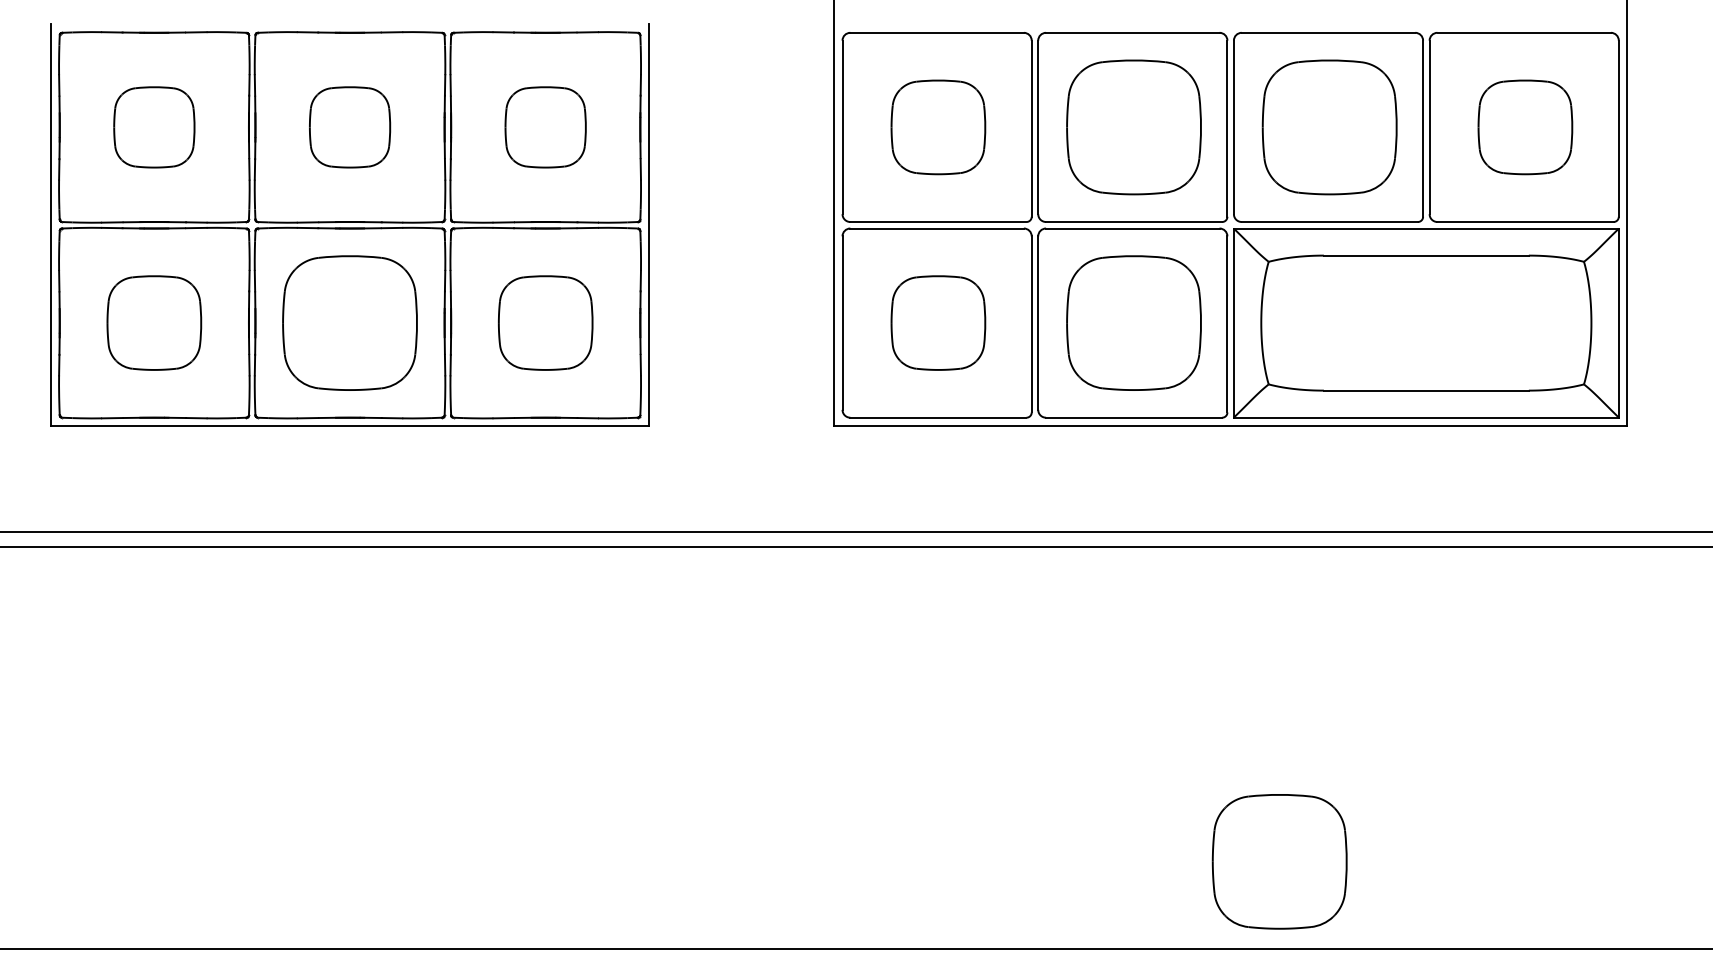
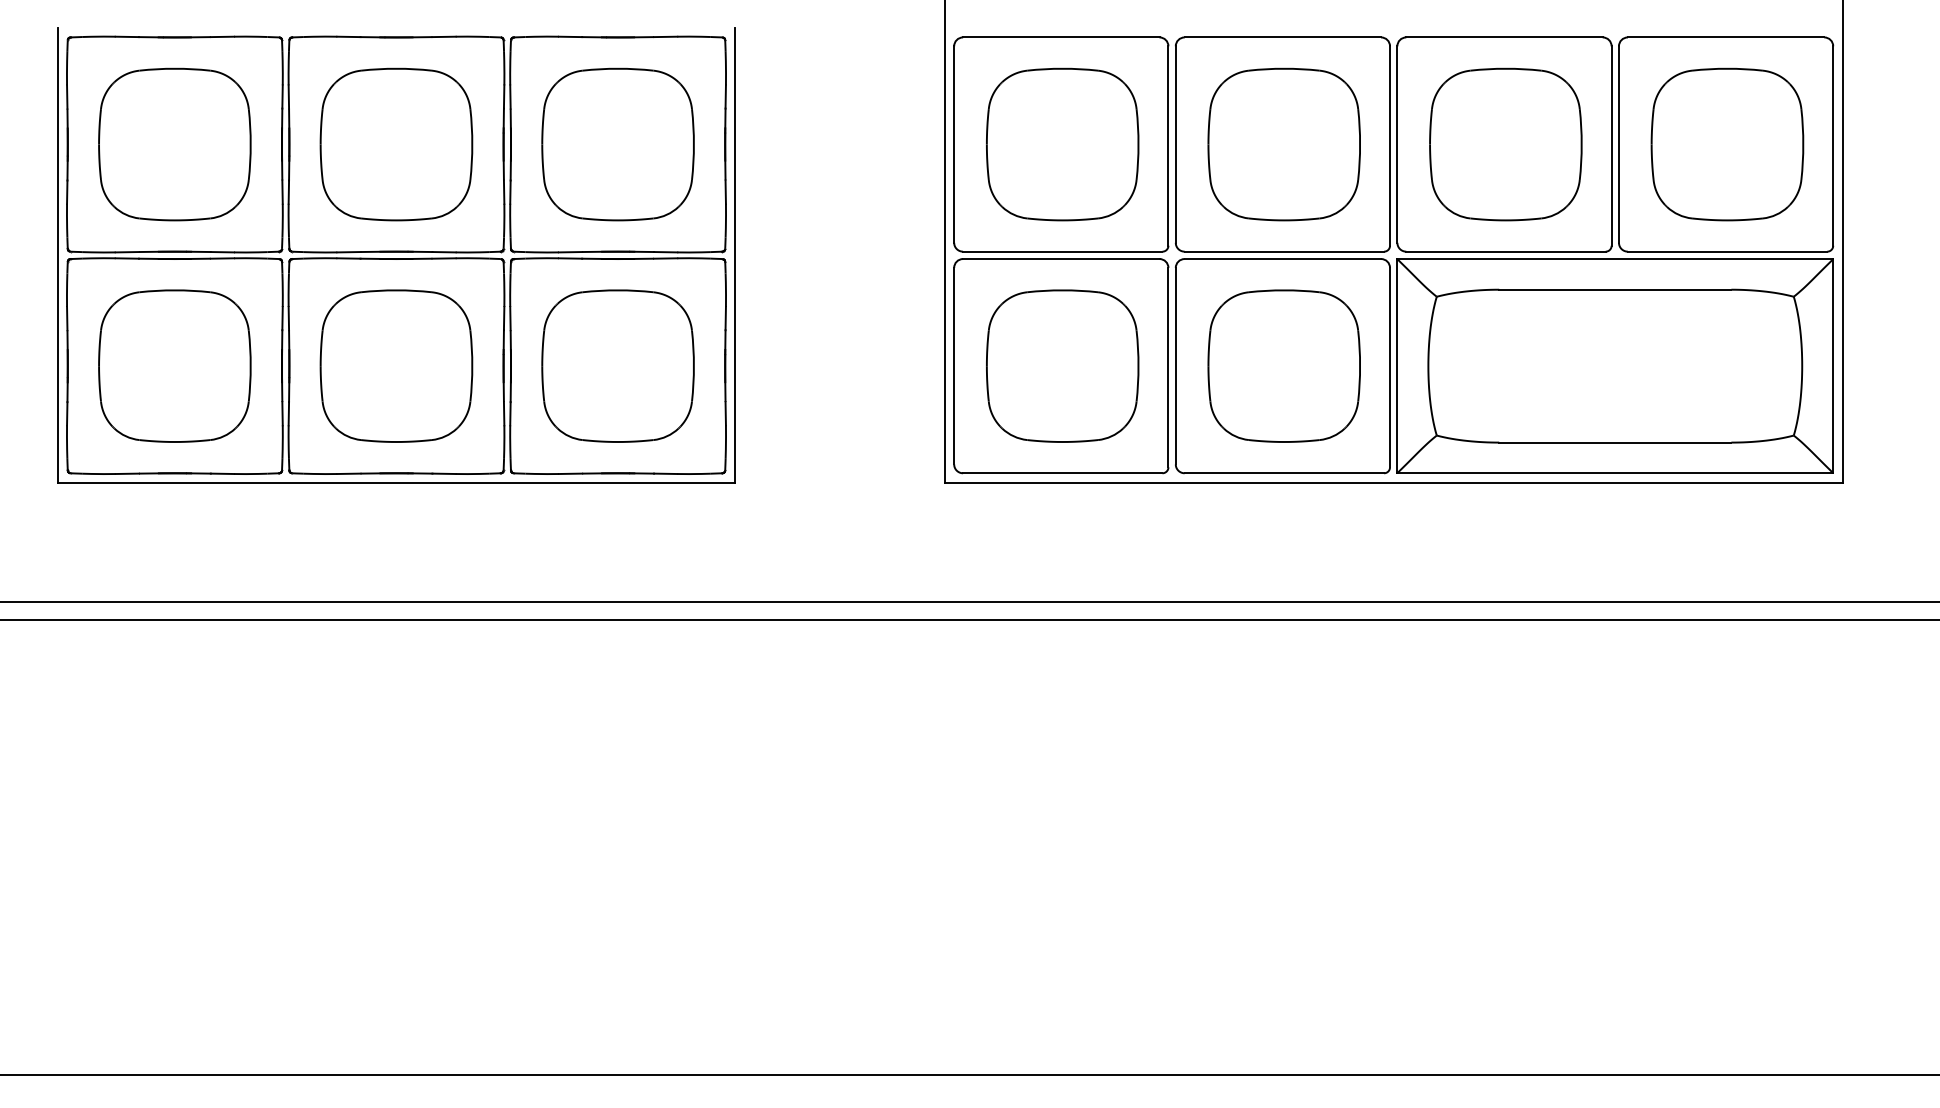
part: (153, 127) -> (174, 144), size x1.67
part: (350, 127) -> (396, 144), size x1.67
part: (545, 127) -> (617, 144), size x1.67
part: (938, 127) -> (1062, 144), size x1.43
part: (1525, 127) -> (1727, 144), size x1.43
part: (153, 322) -> (174, 365), size x1.43
part: (545, 322) -> (617, 365), size x1.43
part: (938, 322) -> (1062, 365), size x1.43
part: (1279, 861) -> (1448, 975), removed

